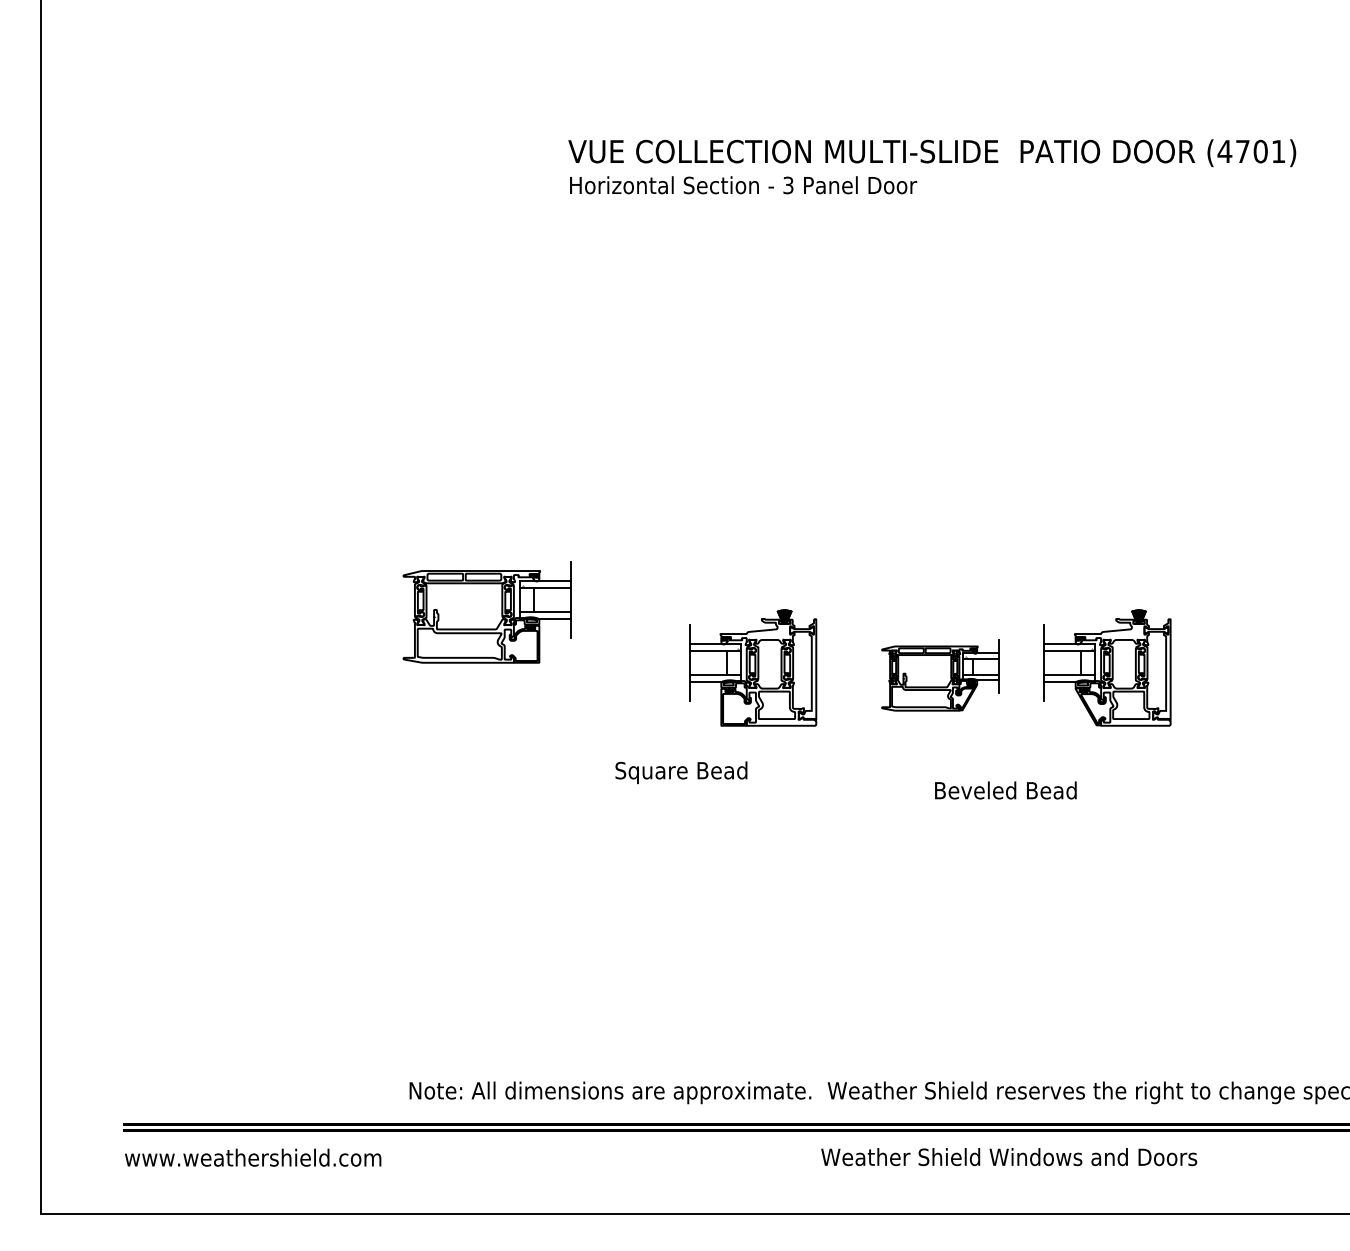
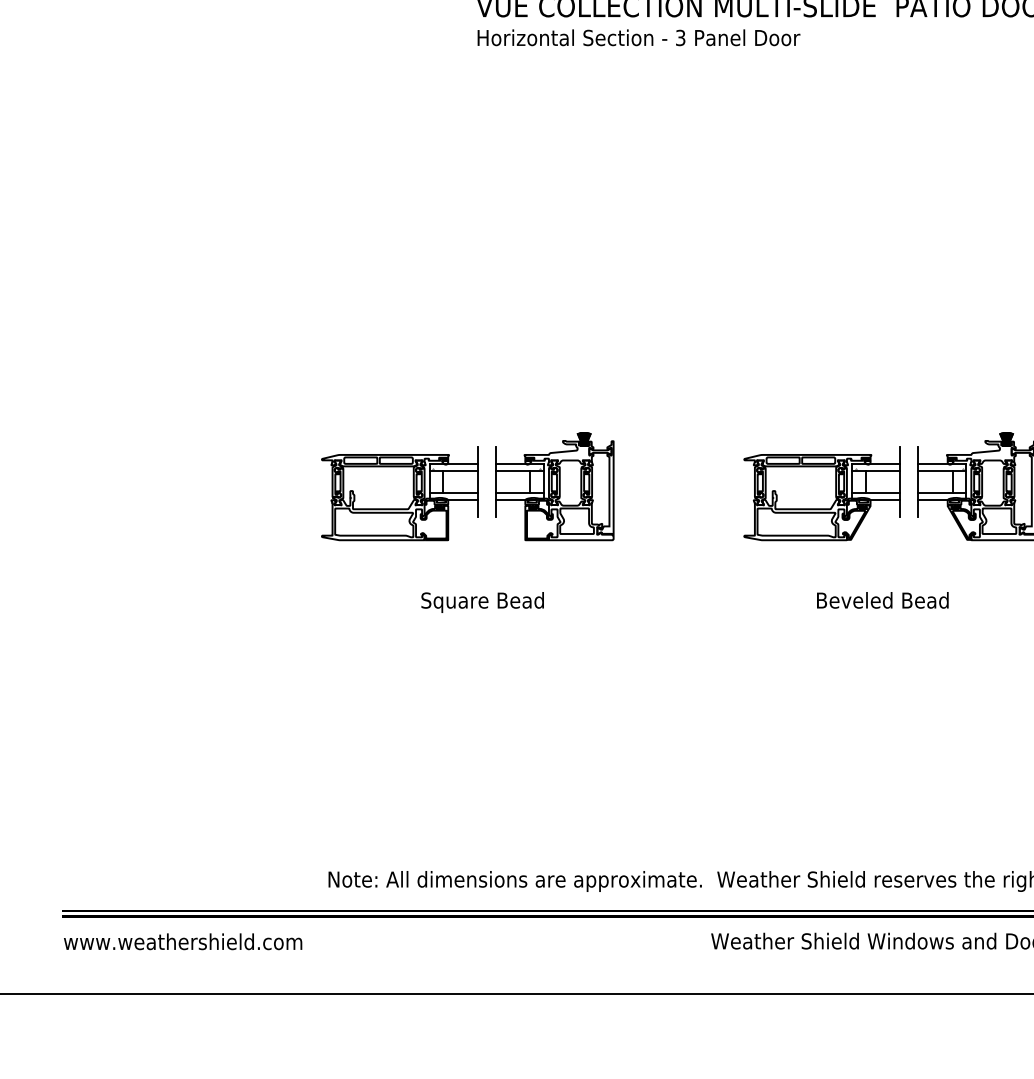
part: (486, 612) -> (399, 493), moved
part: (753, 667) -> (555, 486), moved
part: (940, 675) -> (822, 493), size x1.43
text: (681, 772) -> (482, 602), moved

